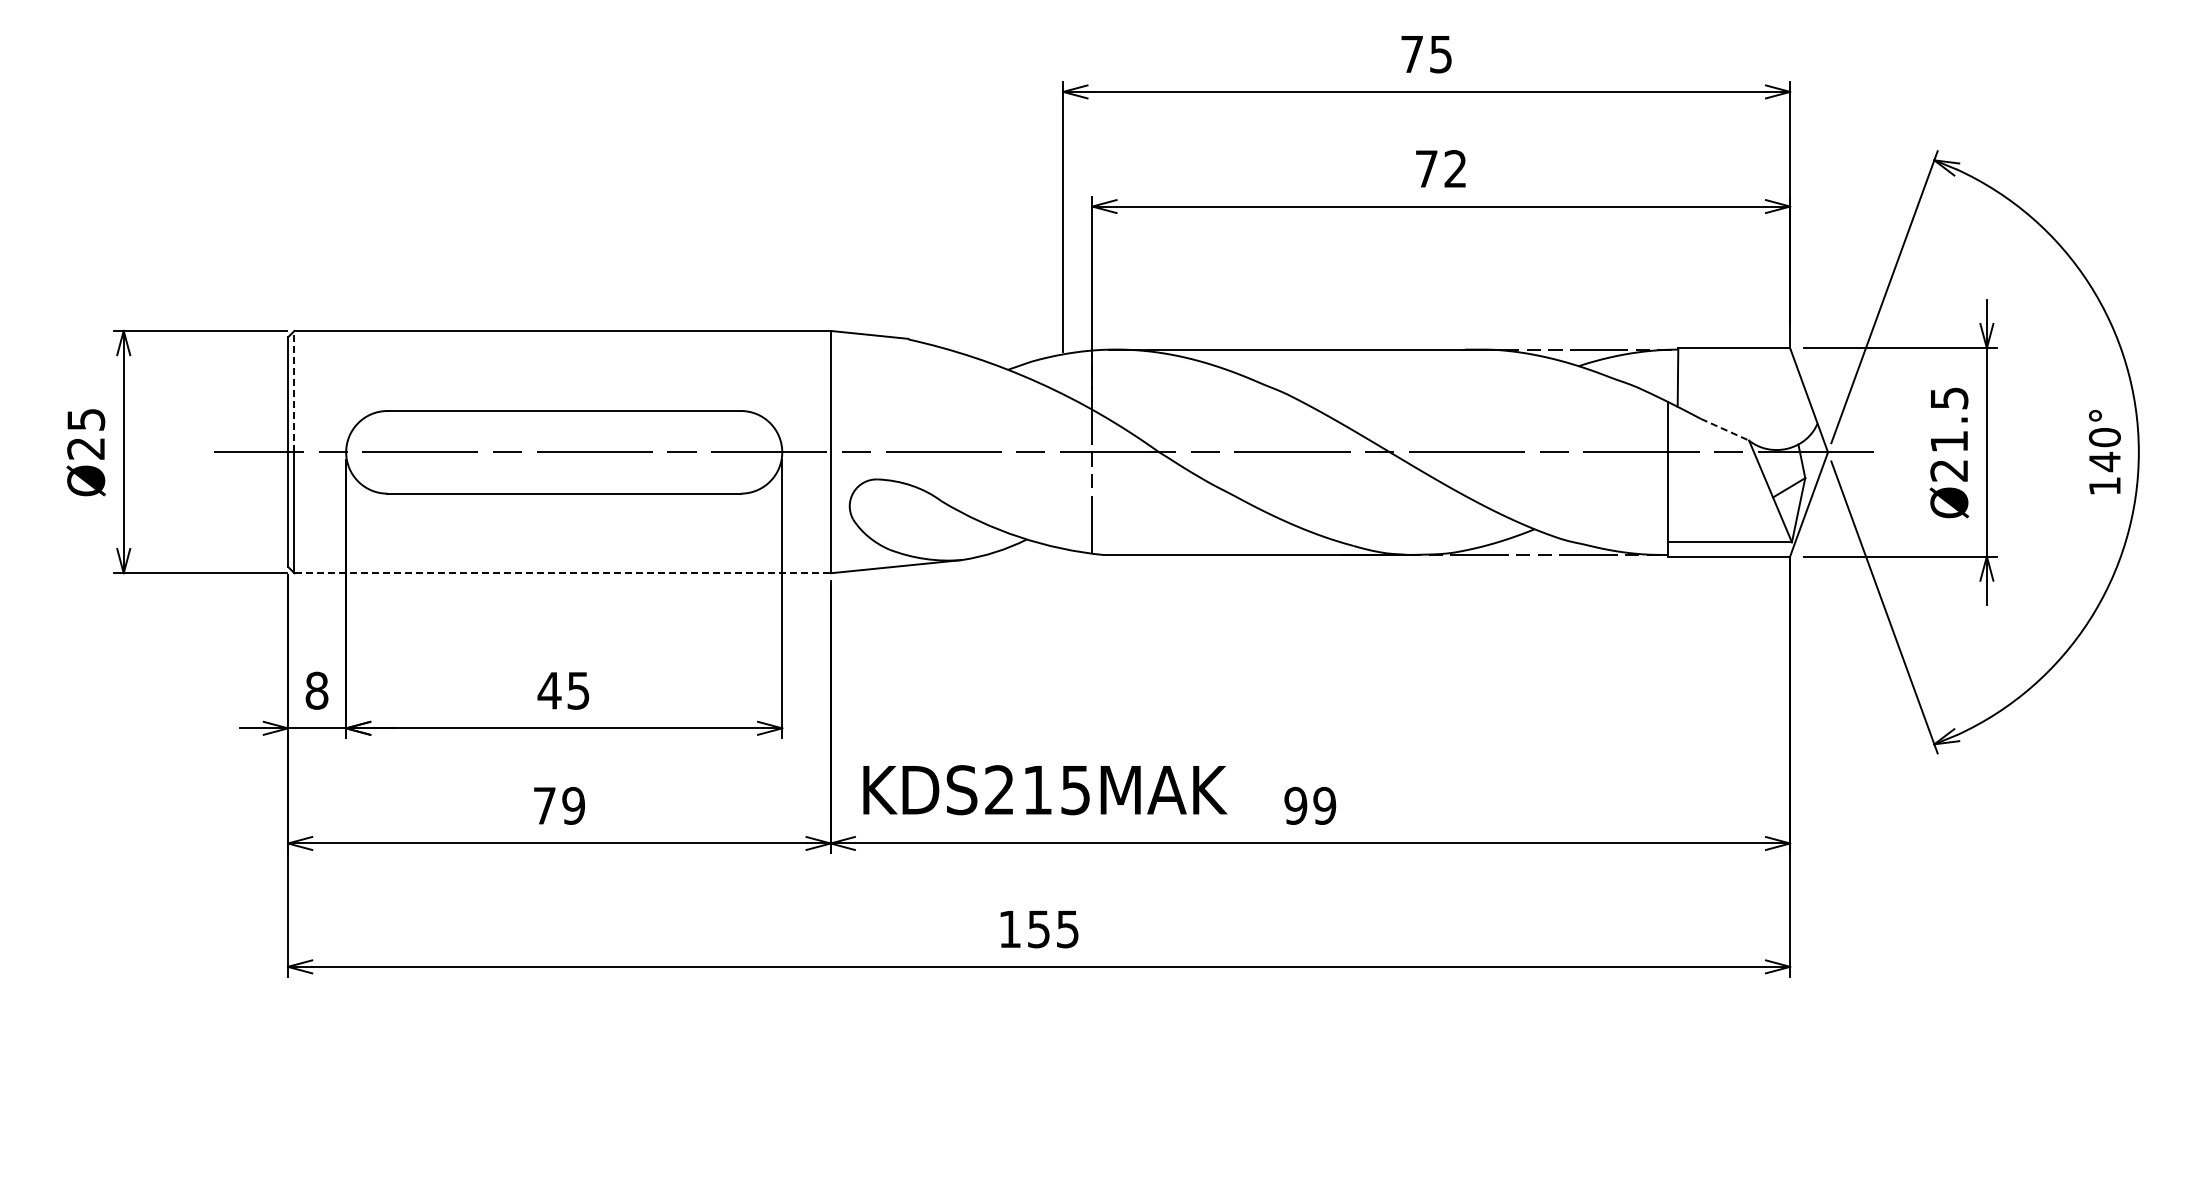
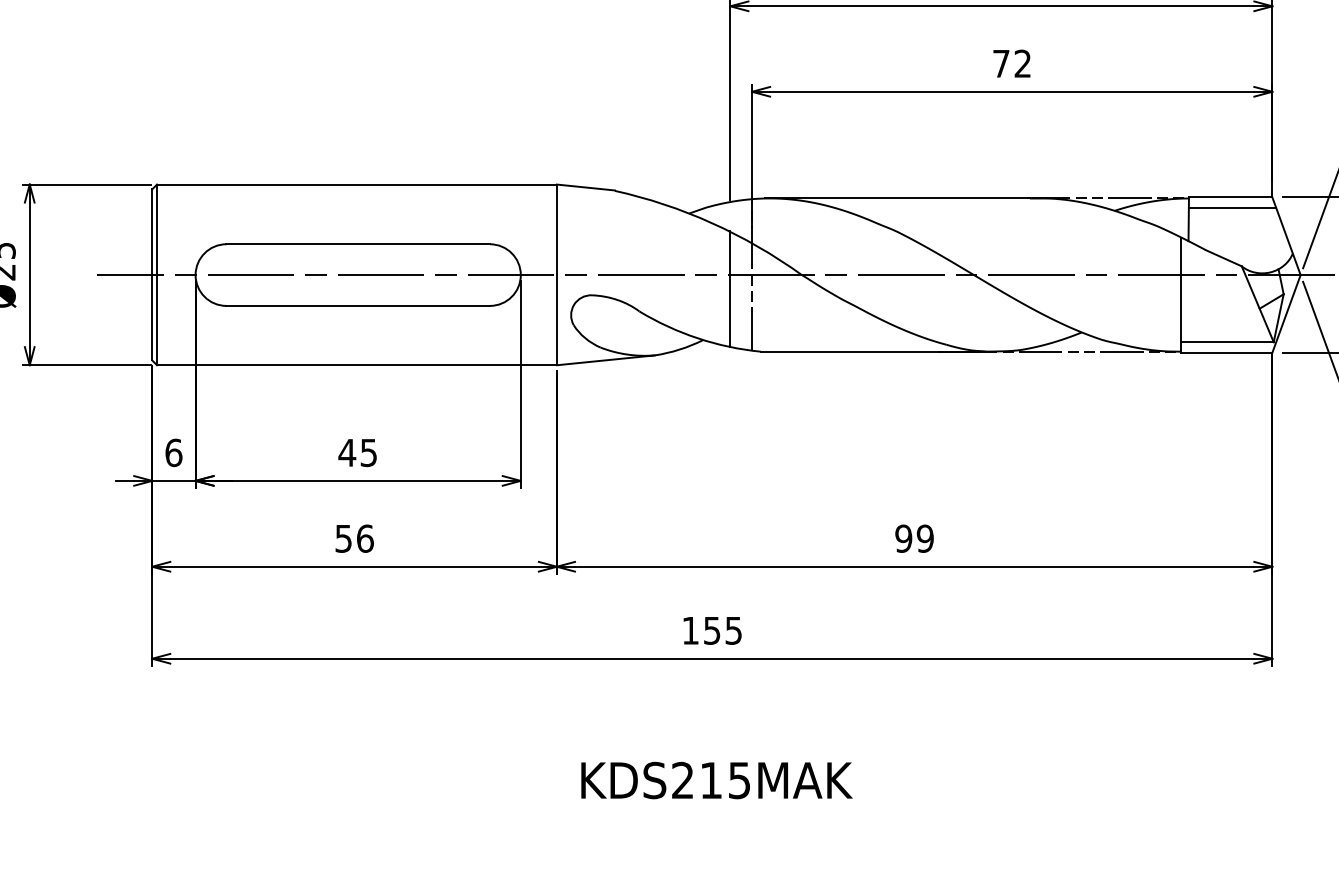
line: (1736, 362) -> (1232, 208), added
line: (294, 391) -> (157, 229), dashed -> solid
line: (1725, 429) -> (1224, 258), dashed -> solid
line: (1063, 470) -> (730, 288), added
line: (563, 573) -> (357, 365), dashed -> solid
text: (316, 690) -> (173, 452), 8 -> 6
text: (1045, 790) -> (717, 780), moved
text: (559, 805) -> (354, 538), 79 -> 56

